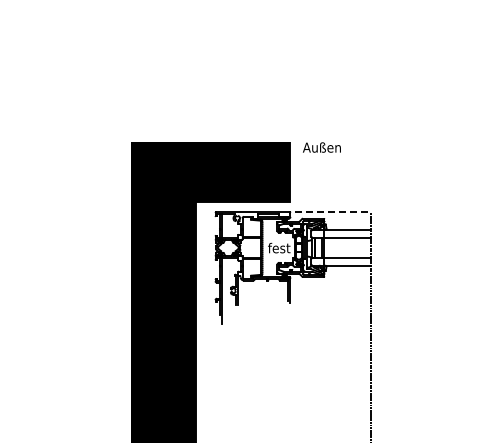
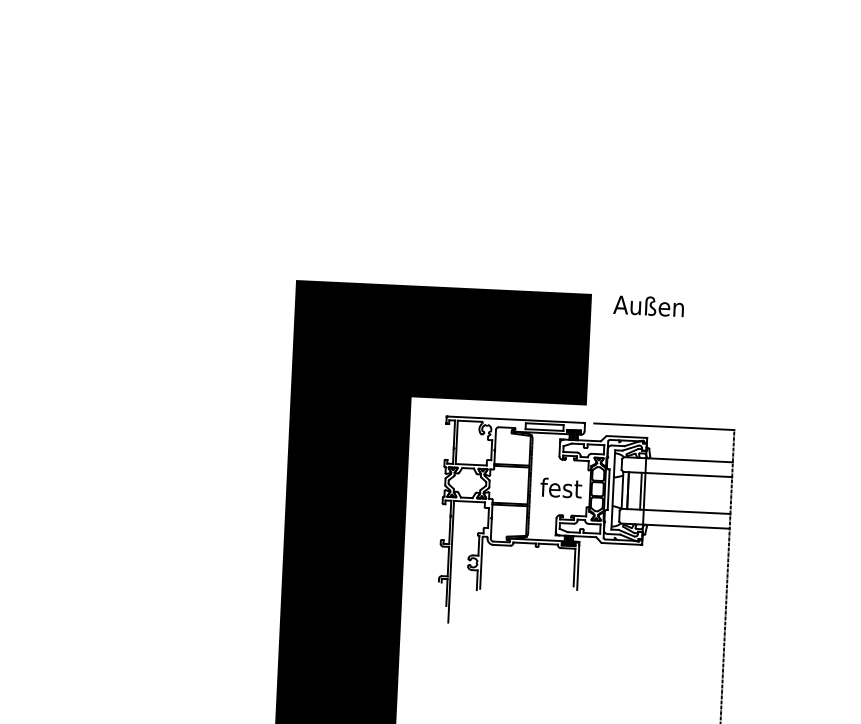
line: (333, 212) -> (664, 427), dashed -> solid

